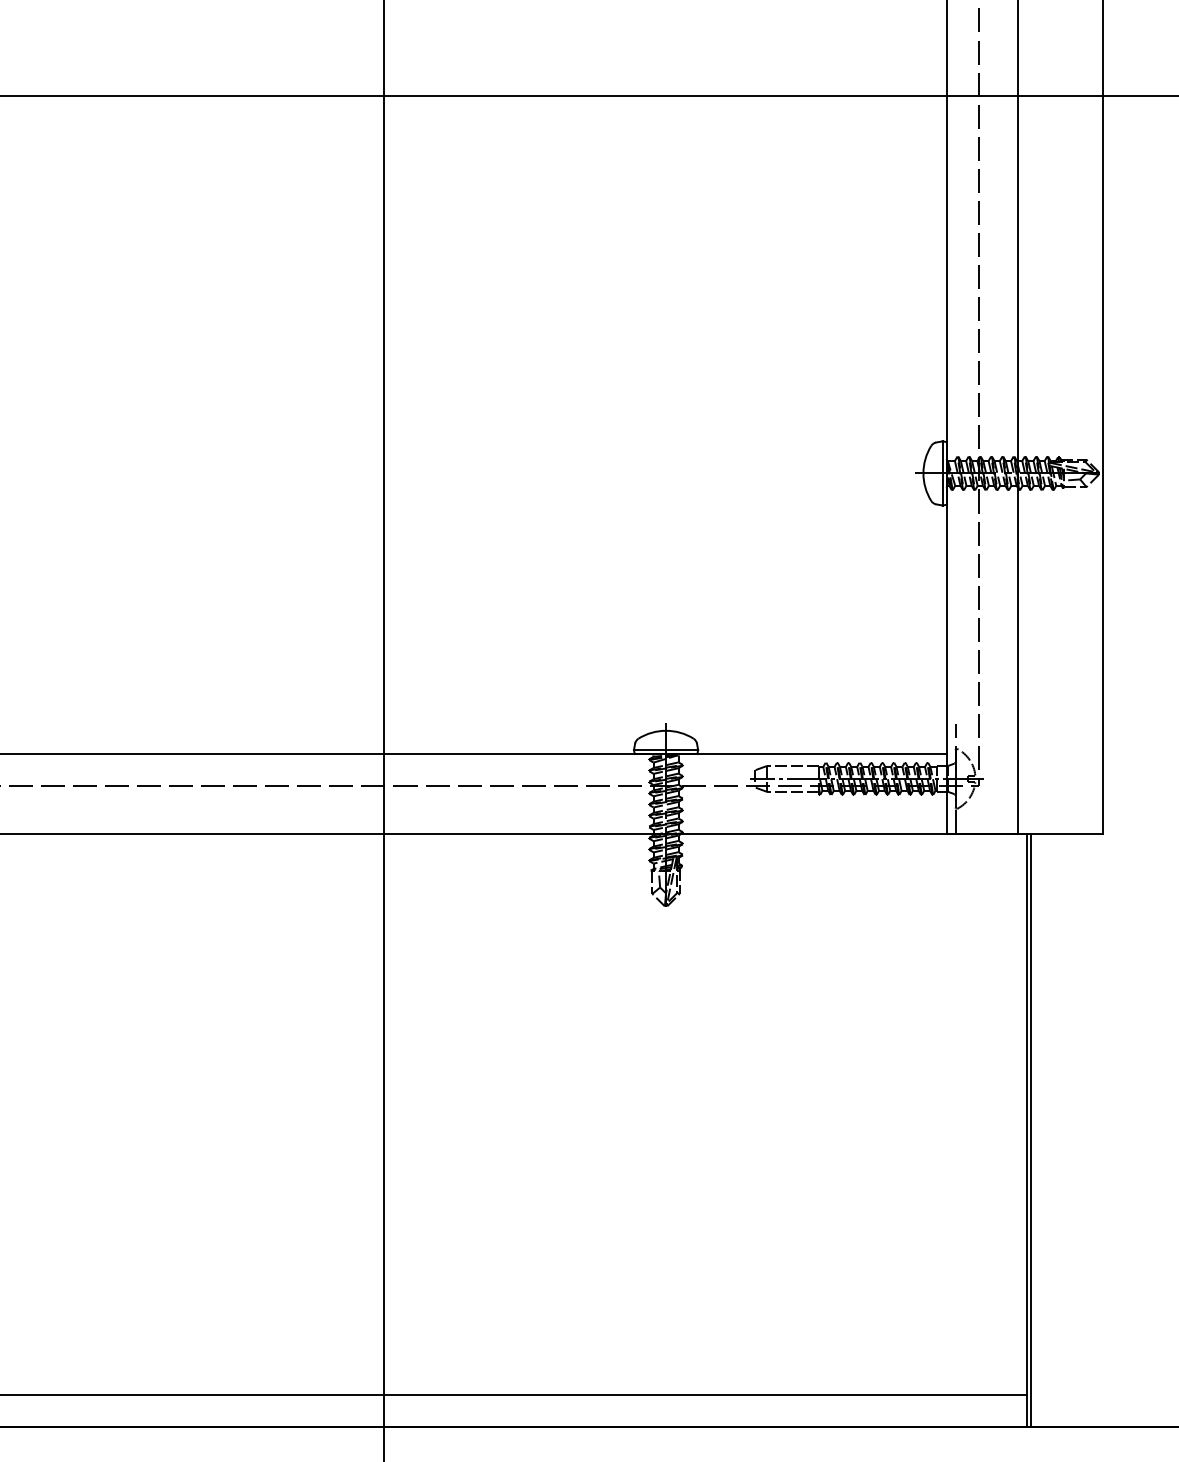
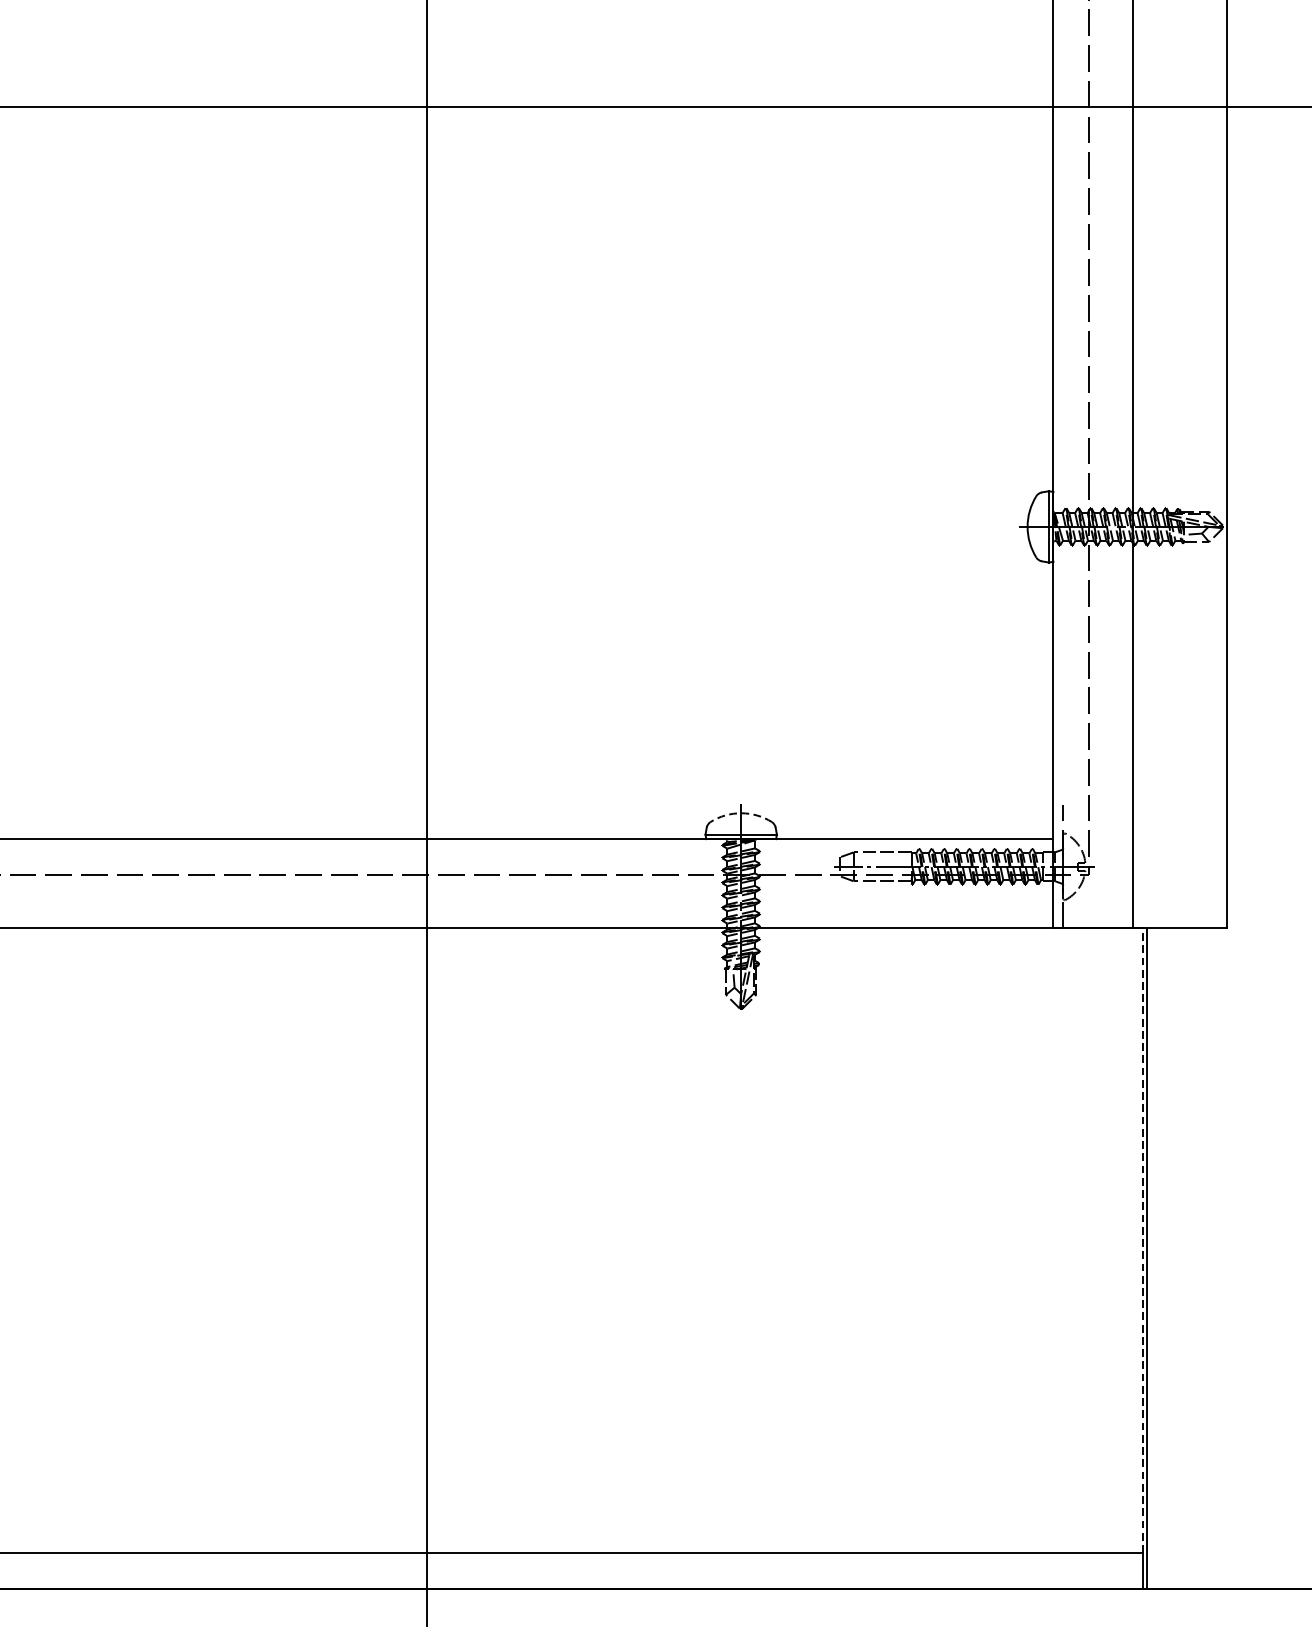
arc: (666, 730) -> (741, 812), solid -> dashed
line: (1026, 1114) -> (1142, 1240), solid -> dashed

